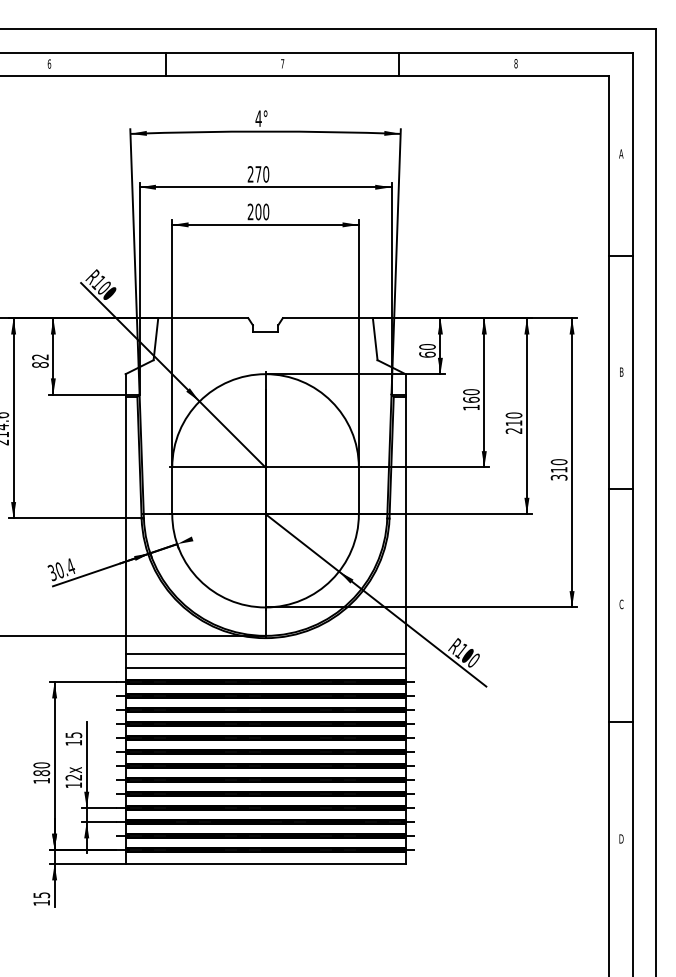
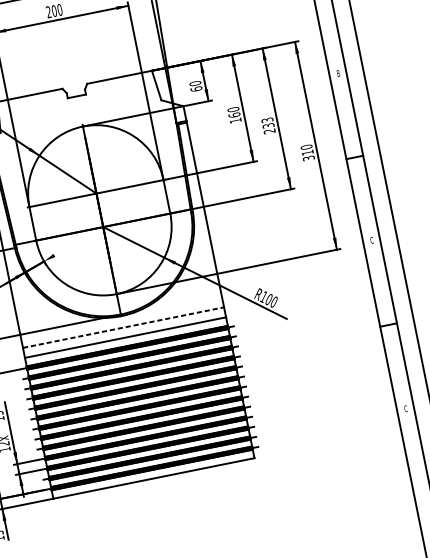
text: (513, 419) -> (267, 123), 210 -> 233
line: (265, 654) -> (123, 327), solid -> dashed
text: (621, 838) -> (405, 408), D -> C

